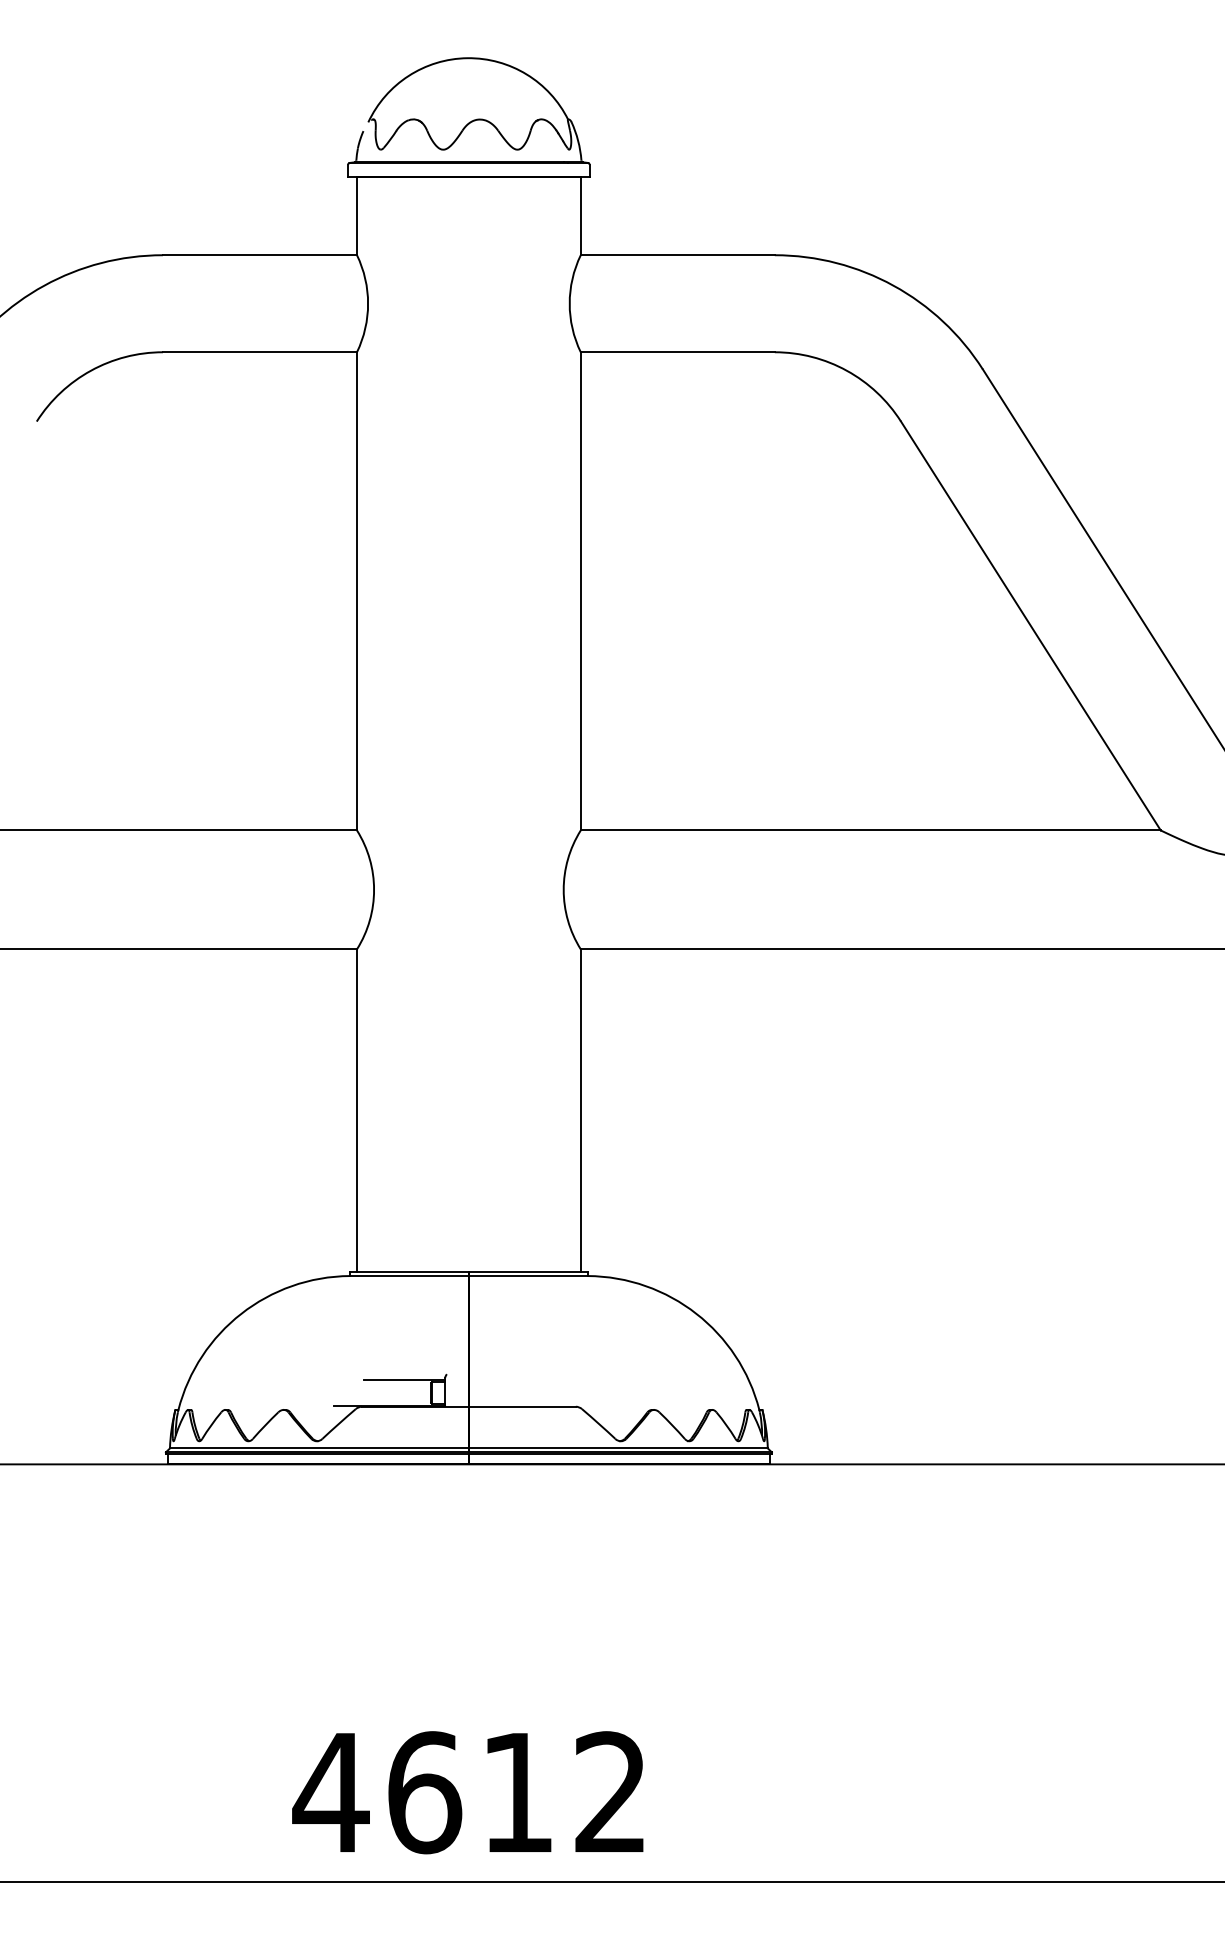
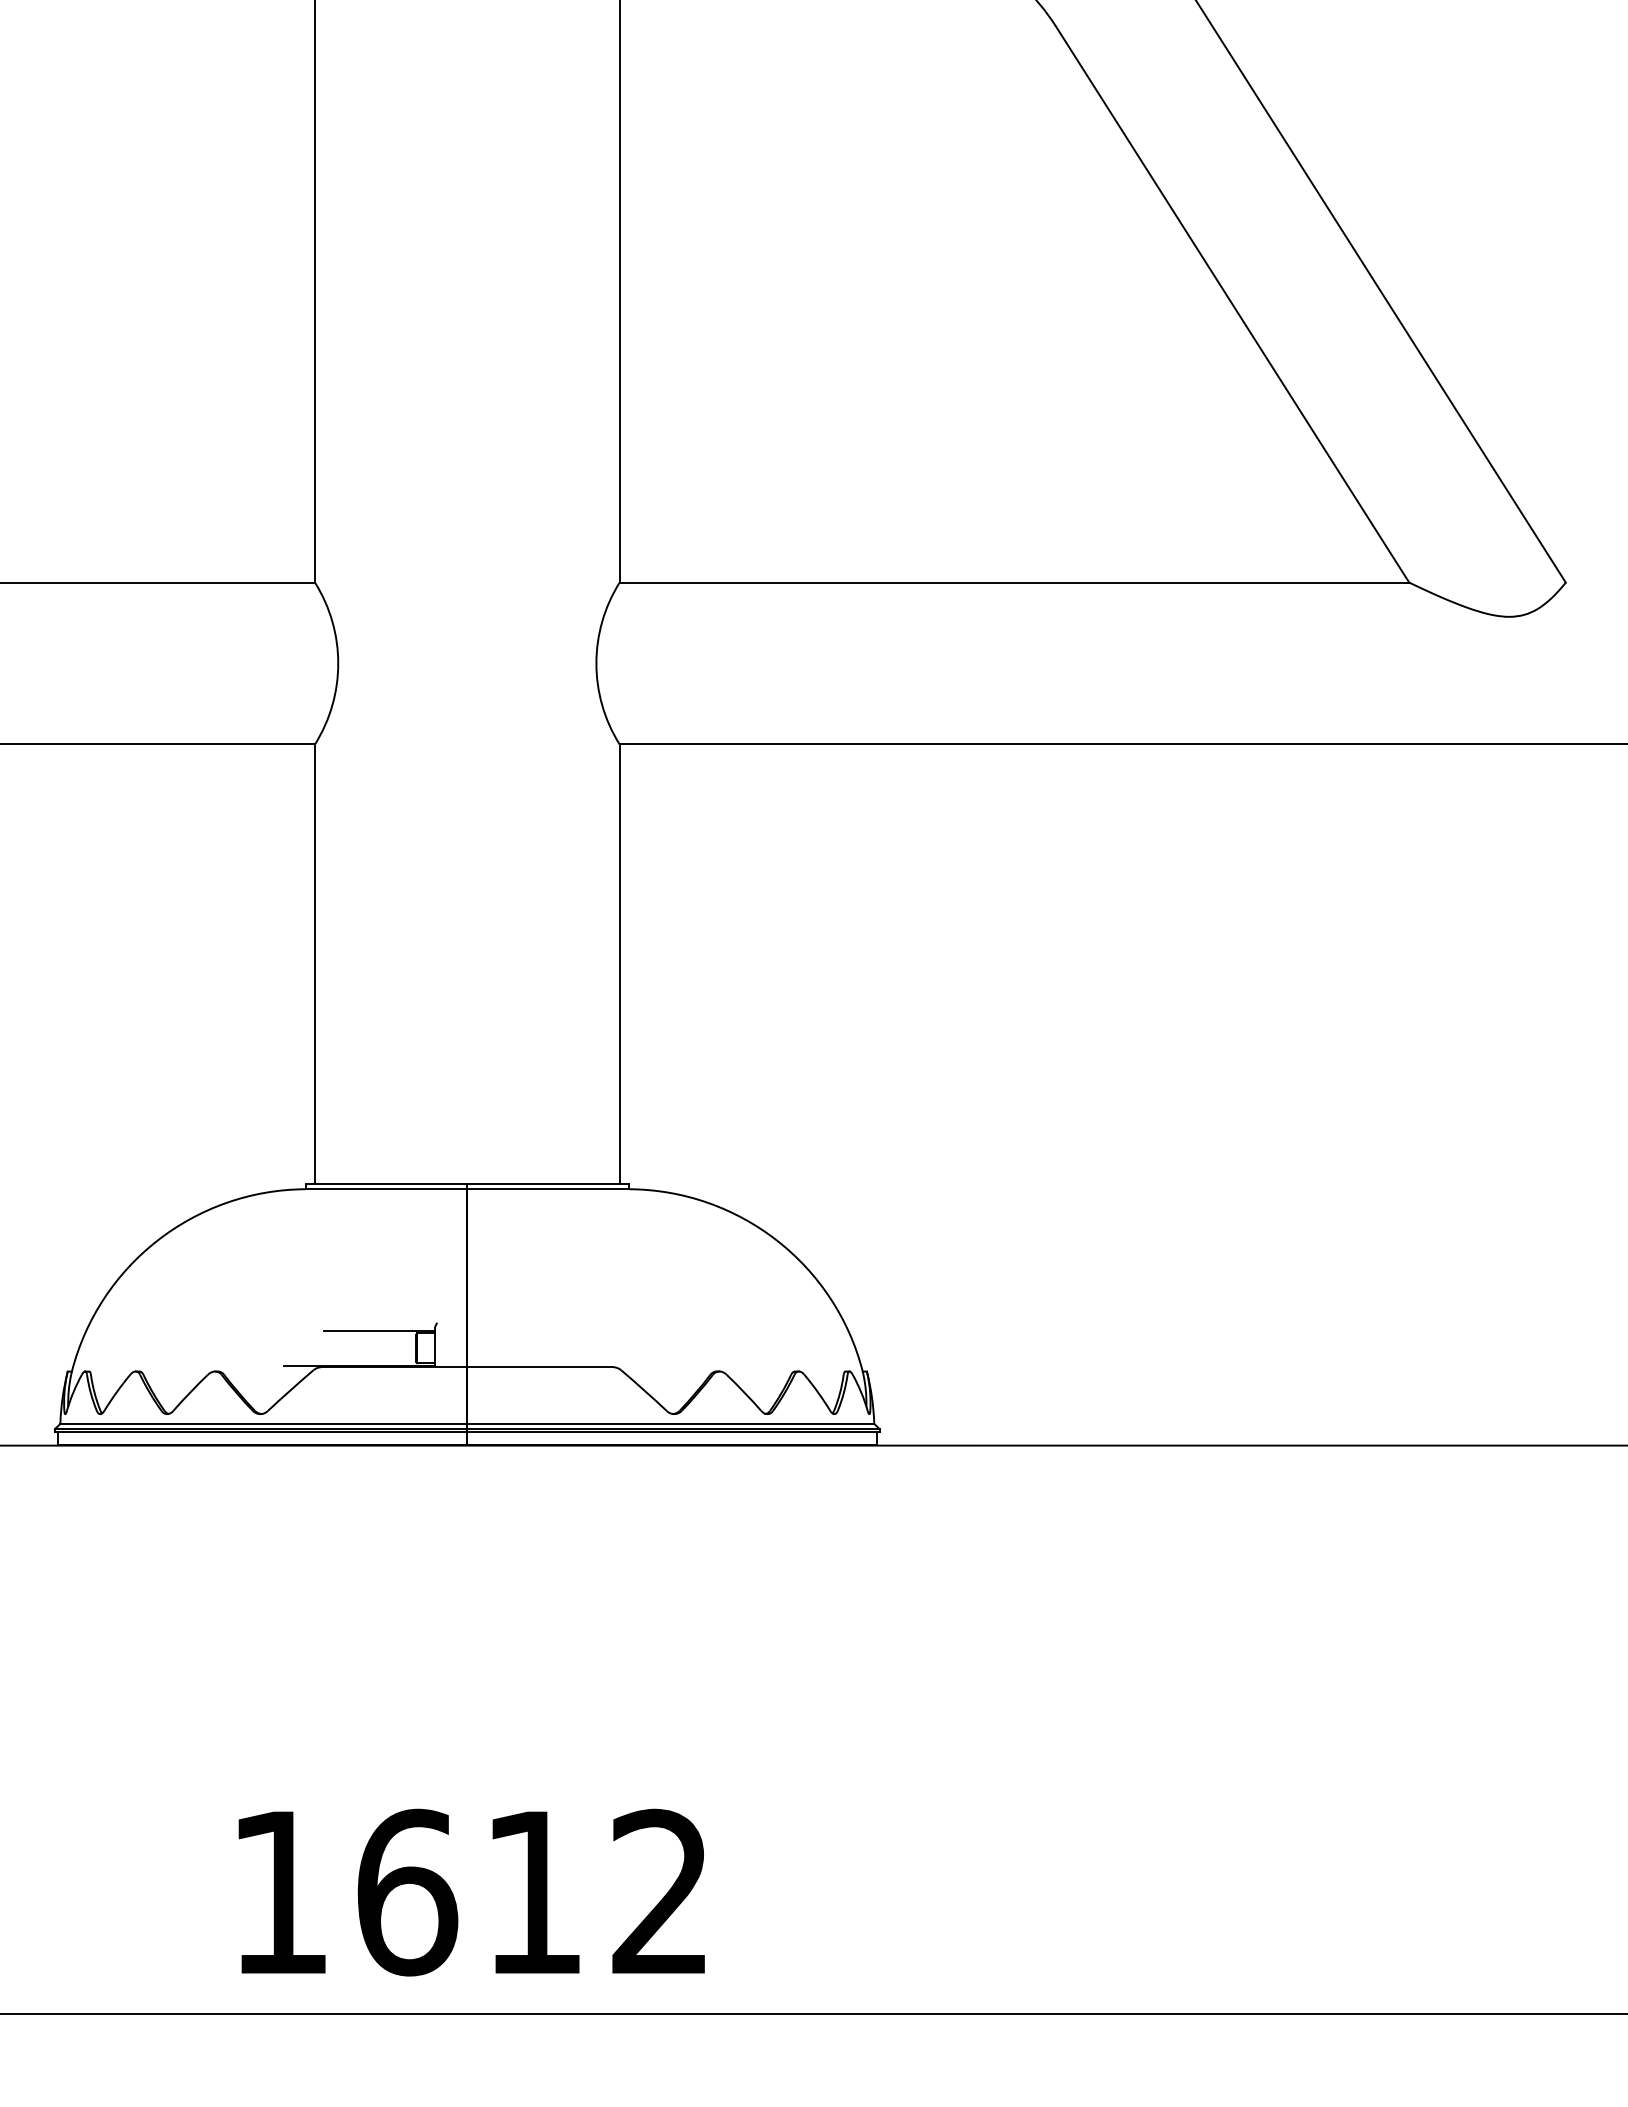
text: (330, 1792) -> (278, 1892), 4612 -> 1612

